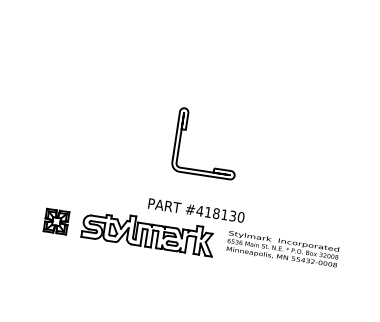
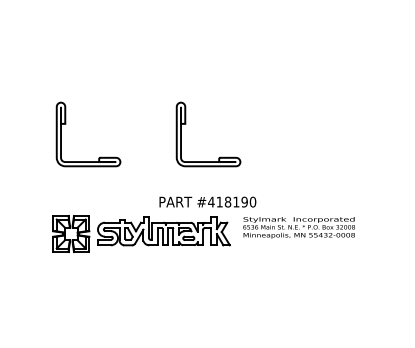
part: (68, 112) -> (66, 124), added
text: (232, 215) -> (244, 201), #418130 -> #418190
part: (55, 221) -> (70, 233), size x1.6

